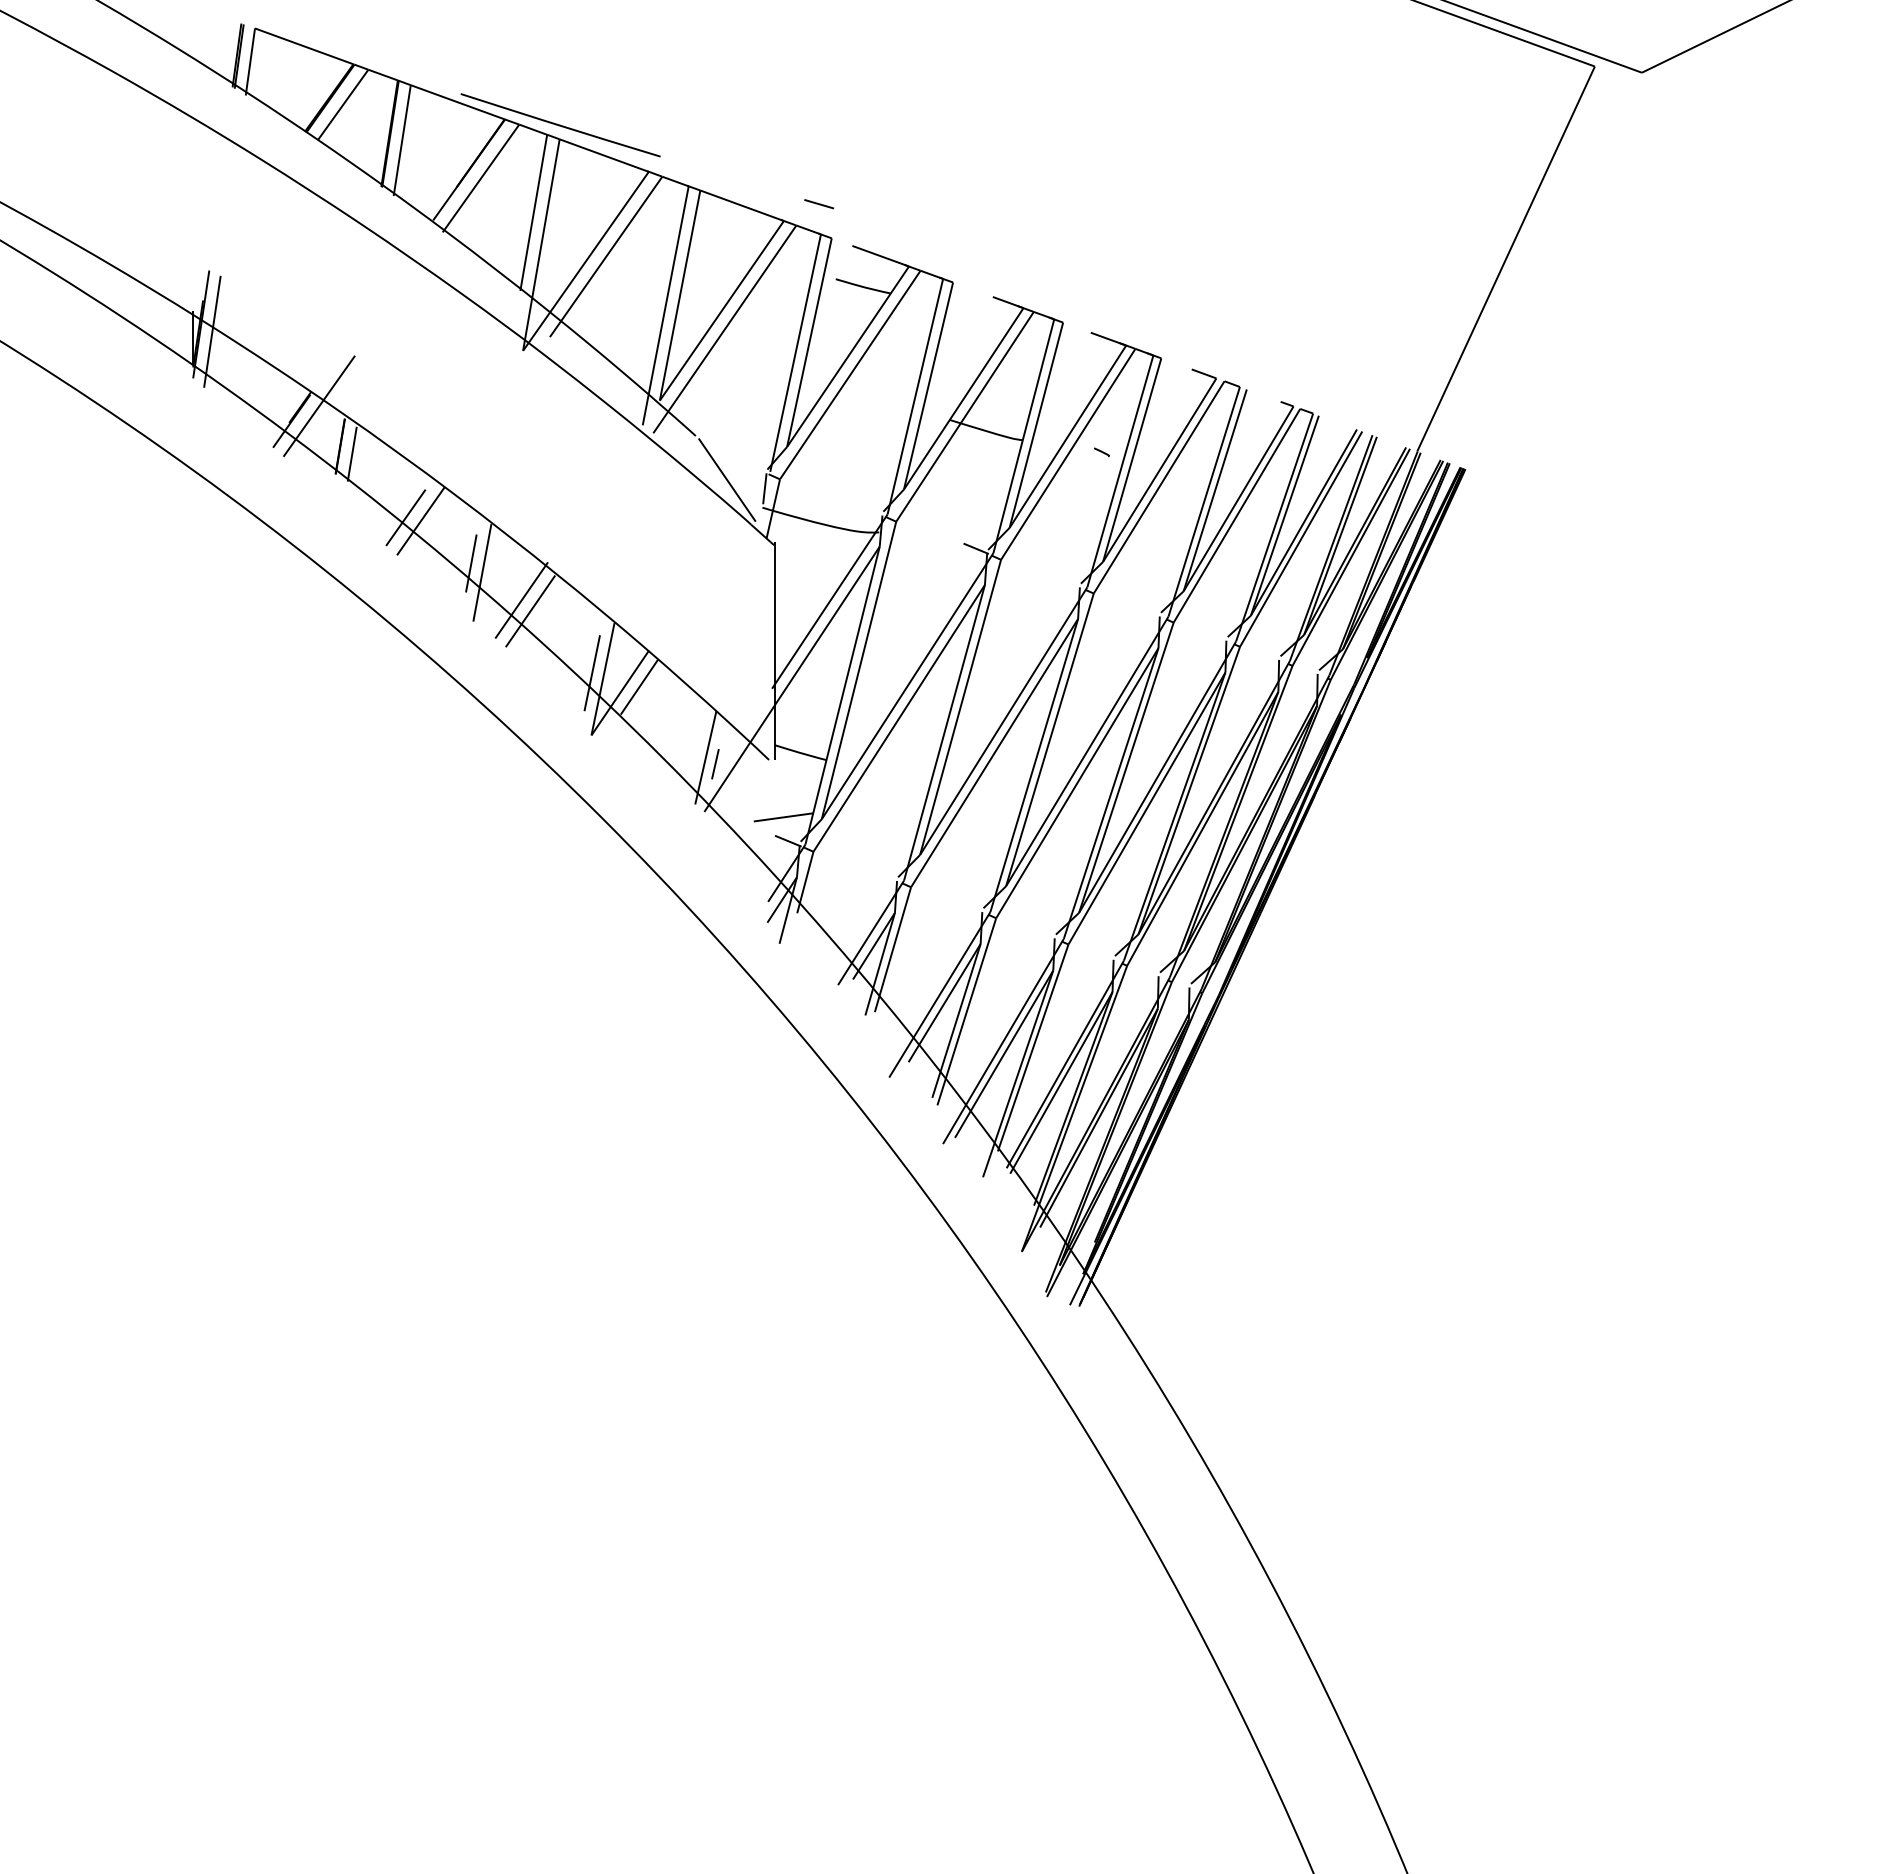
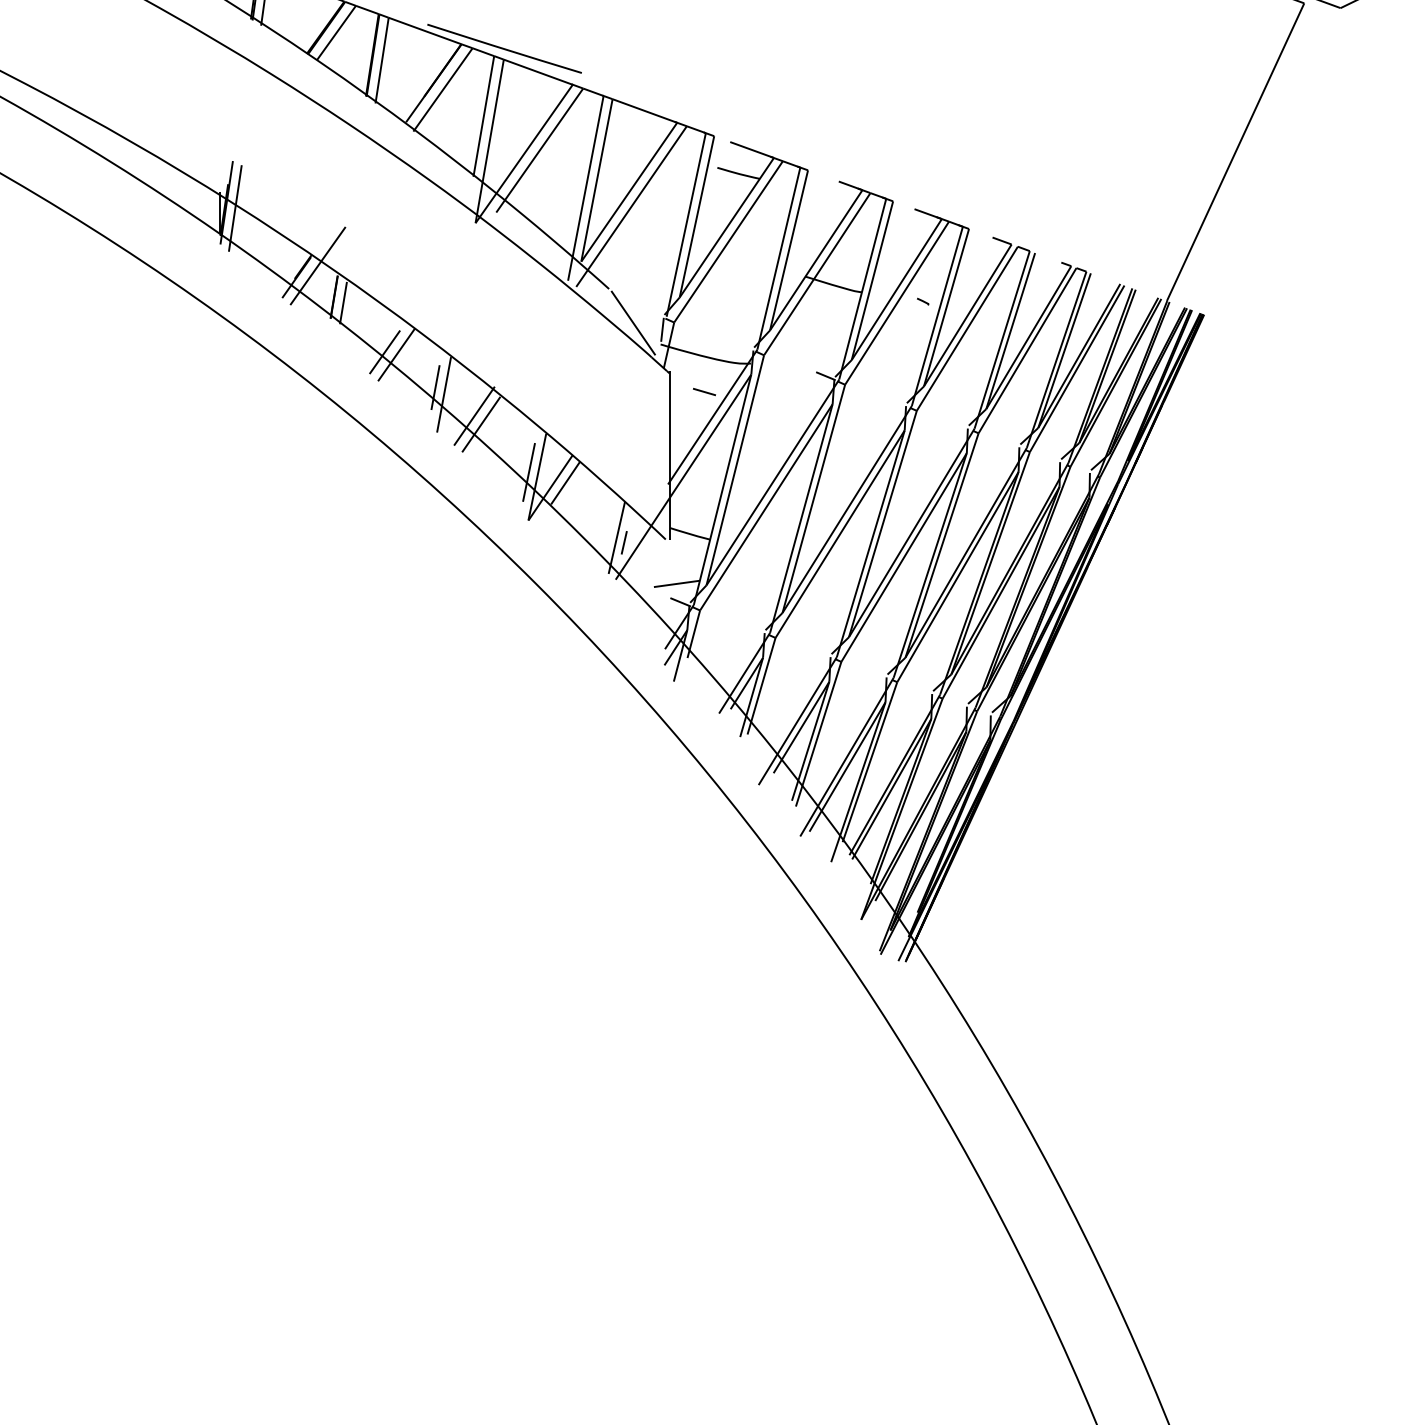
line: (818, 204) -> (703, 392), moved

